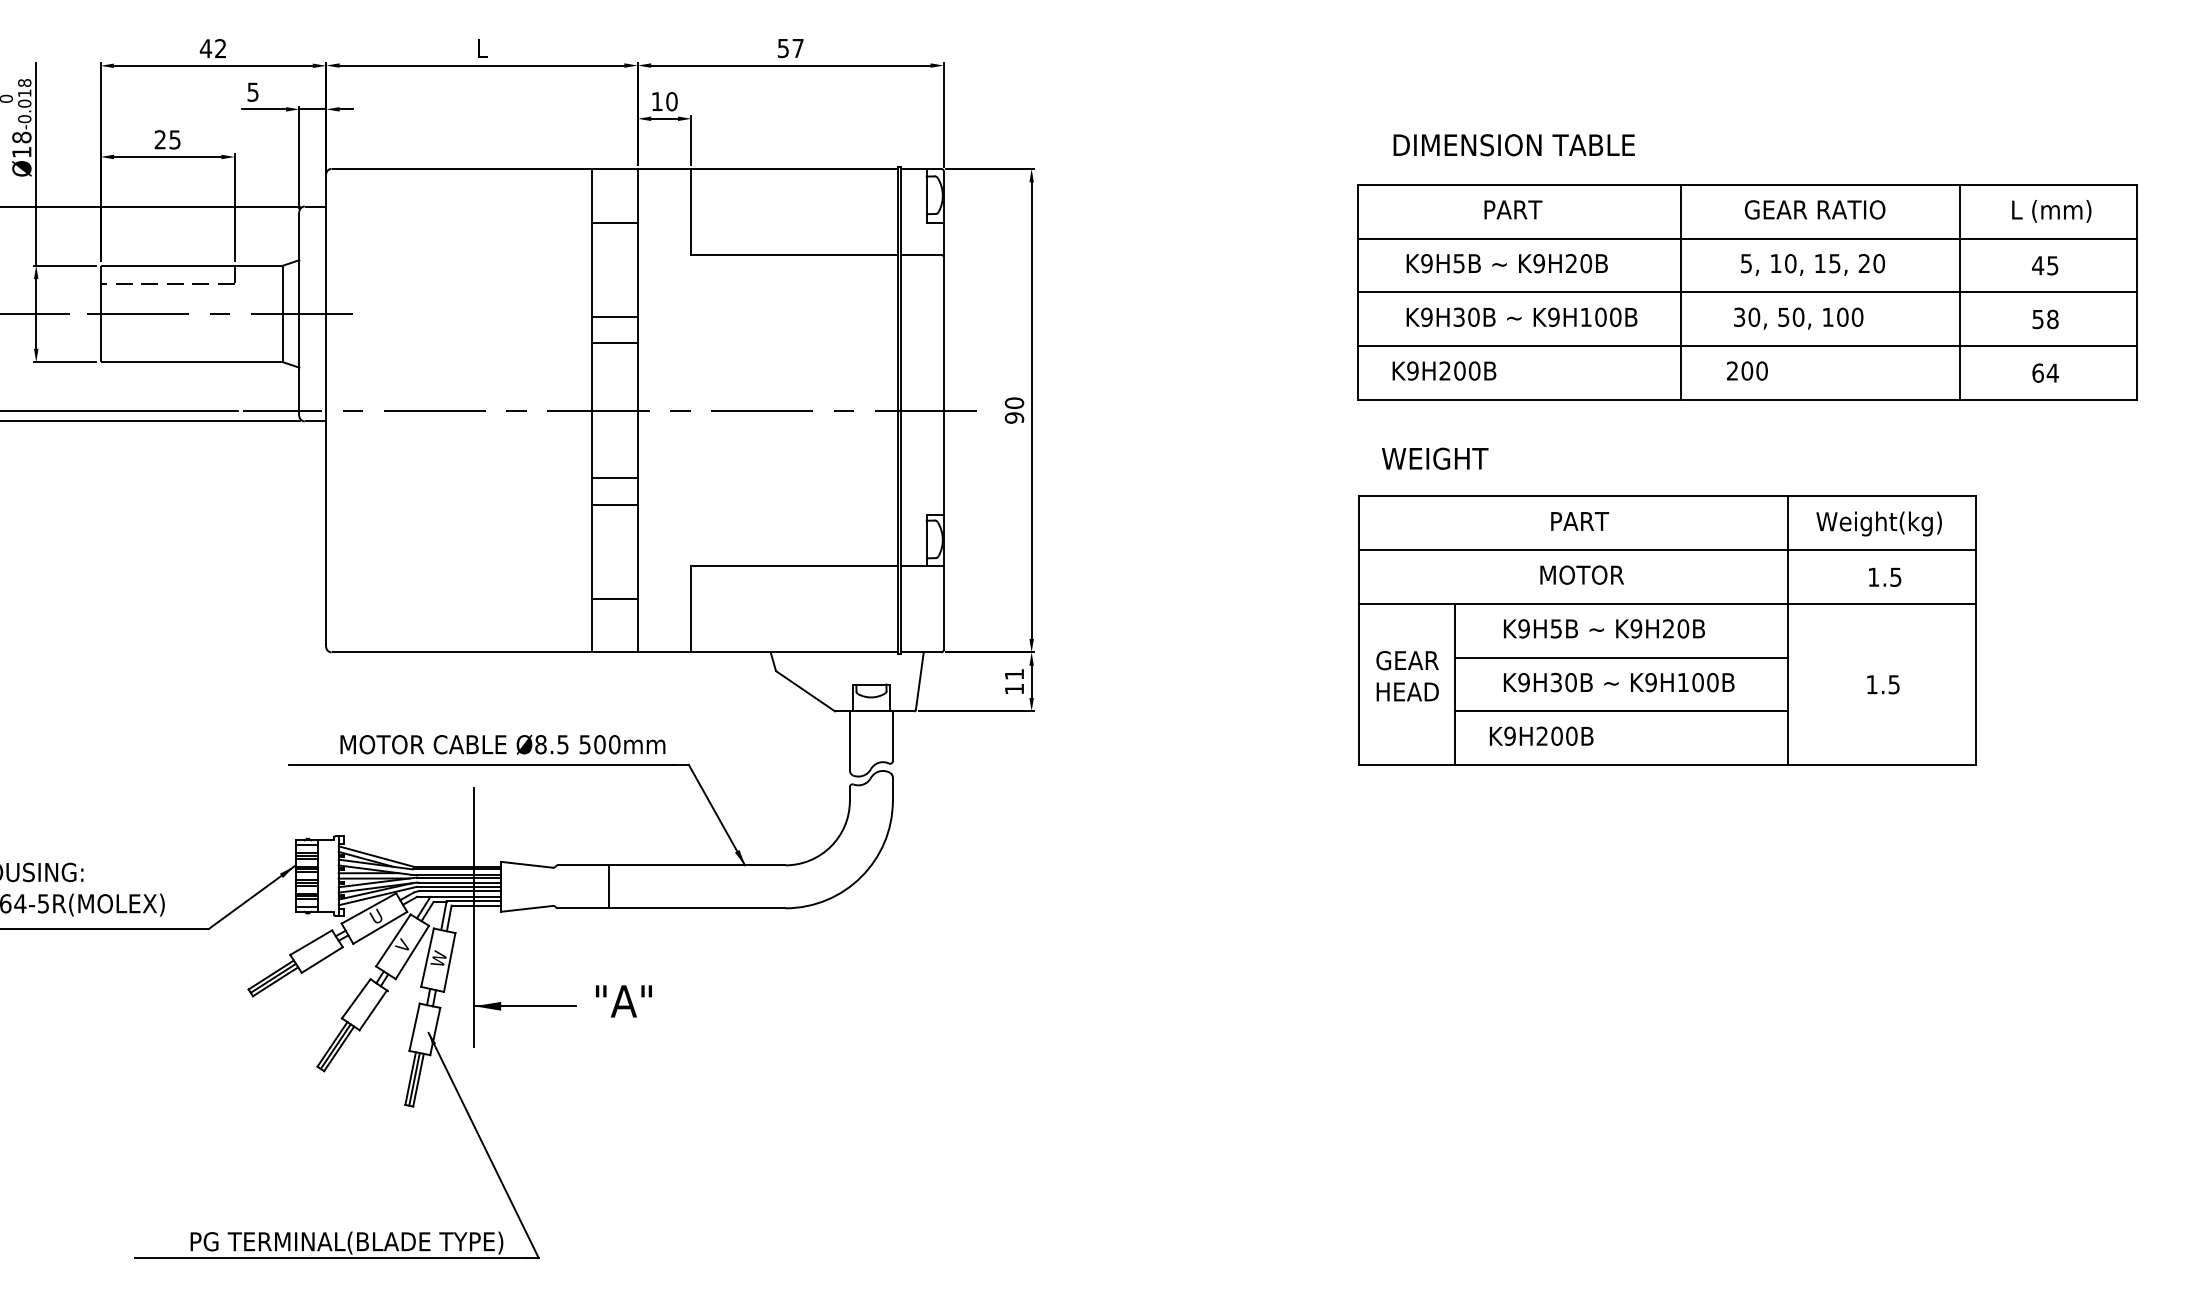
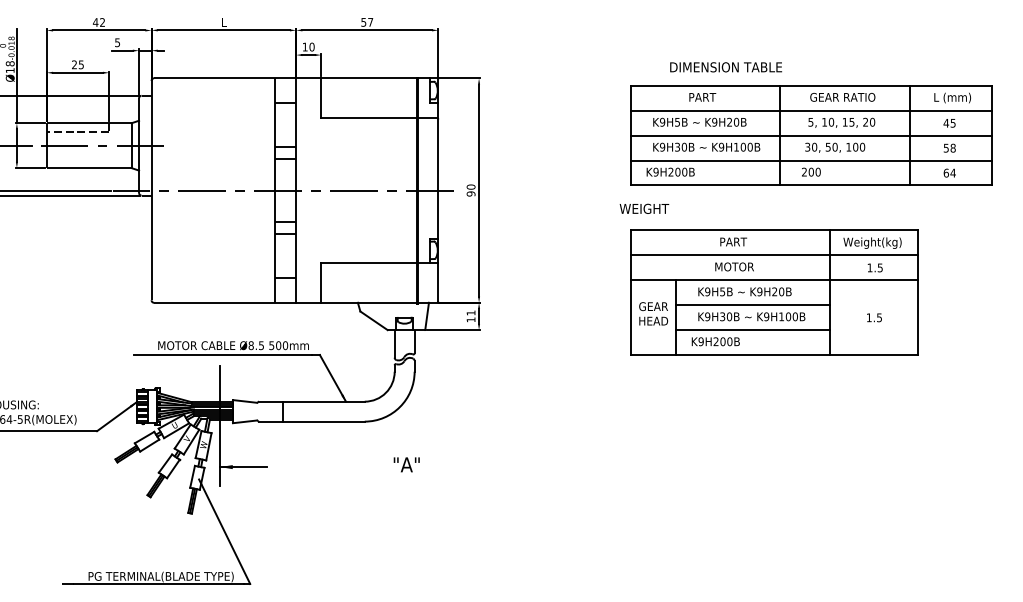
text: (1512, 145) -> (725, 67), moved
text: (1435, 457) -> (644, 208), moved
text: (623, 1000) -> (406, 464), moved

